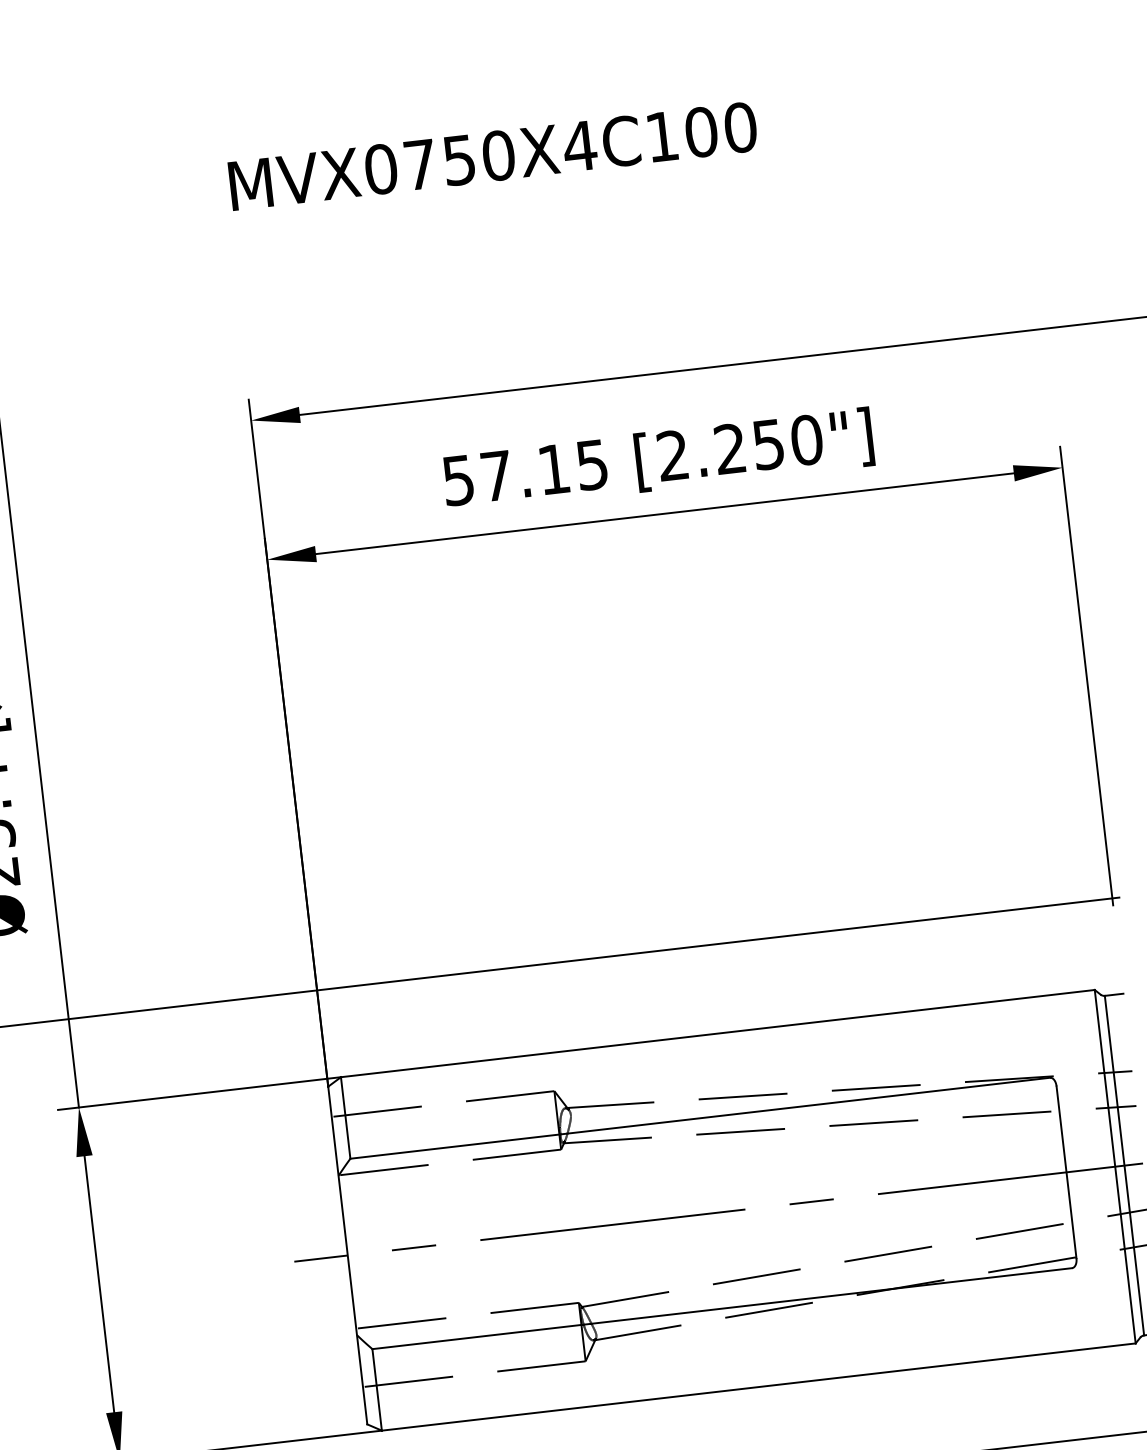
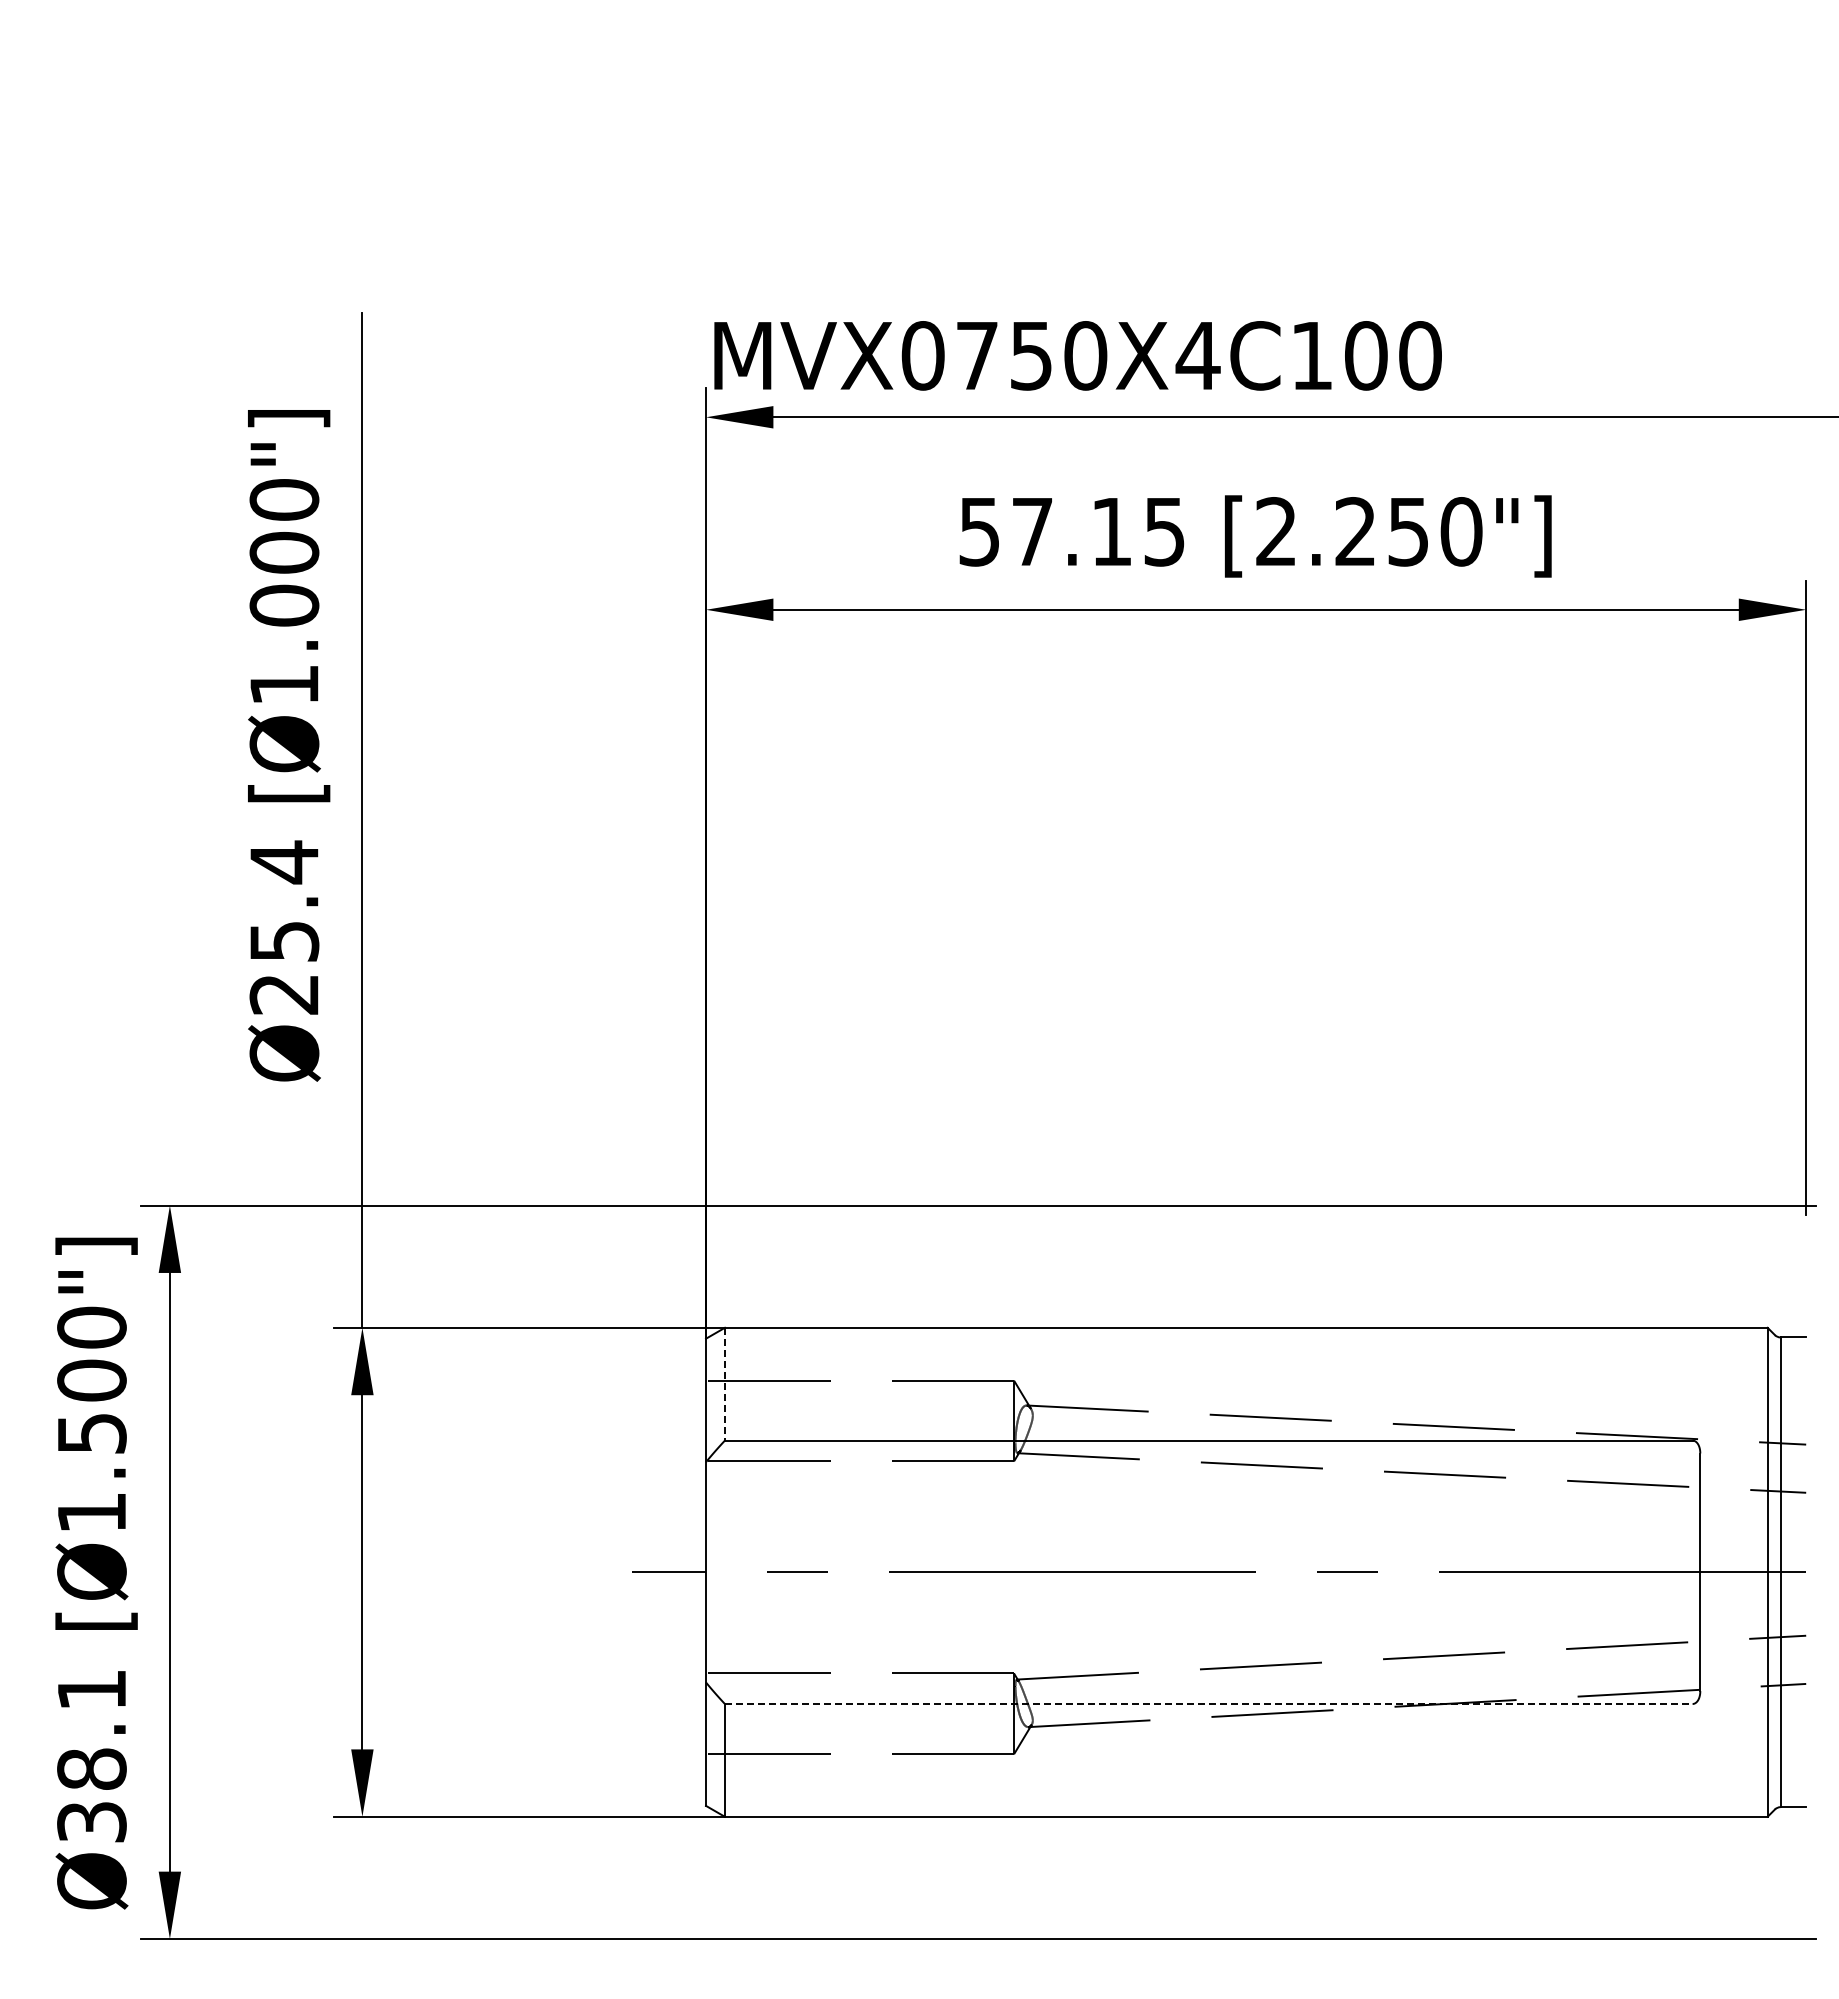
text: (492, 156) -> (1077, 355), moved
line: (345, 1118) -> (724, 1384), solid -> dashed
line: (722, 1309) -> (1208, 1704), solid -> dashed

